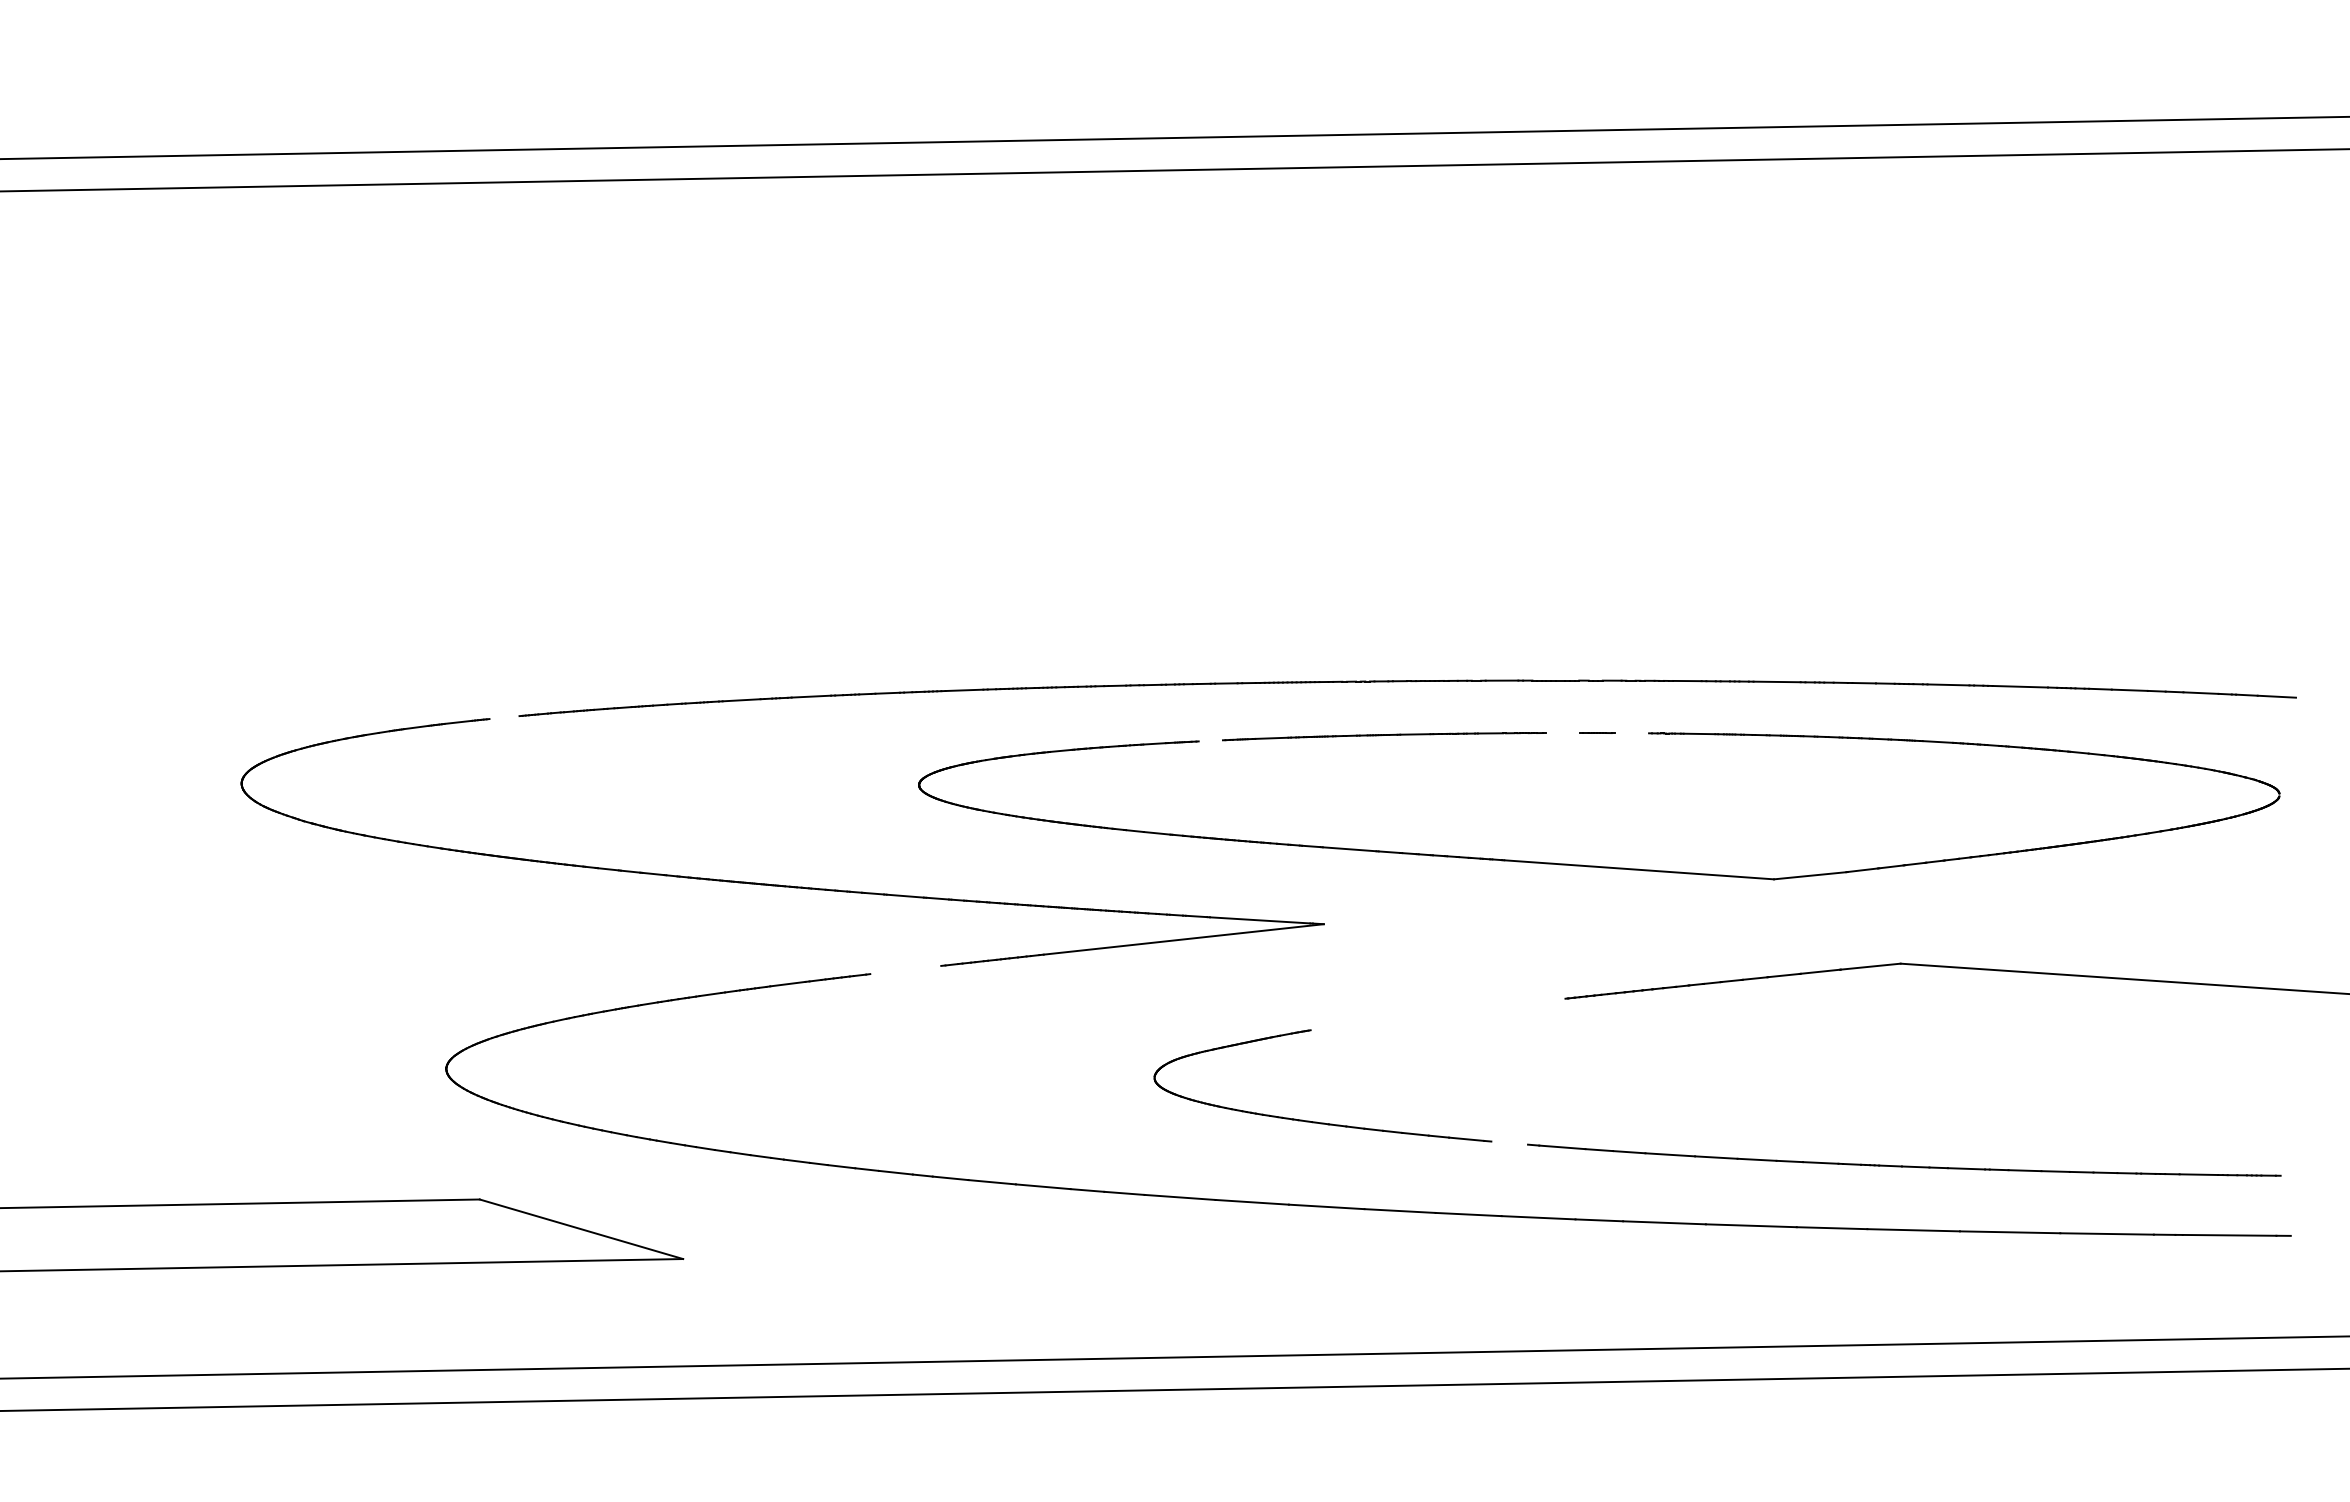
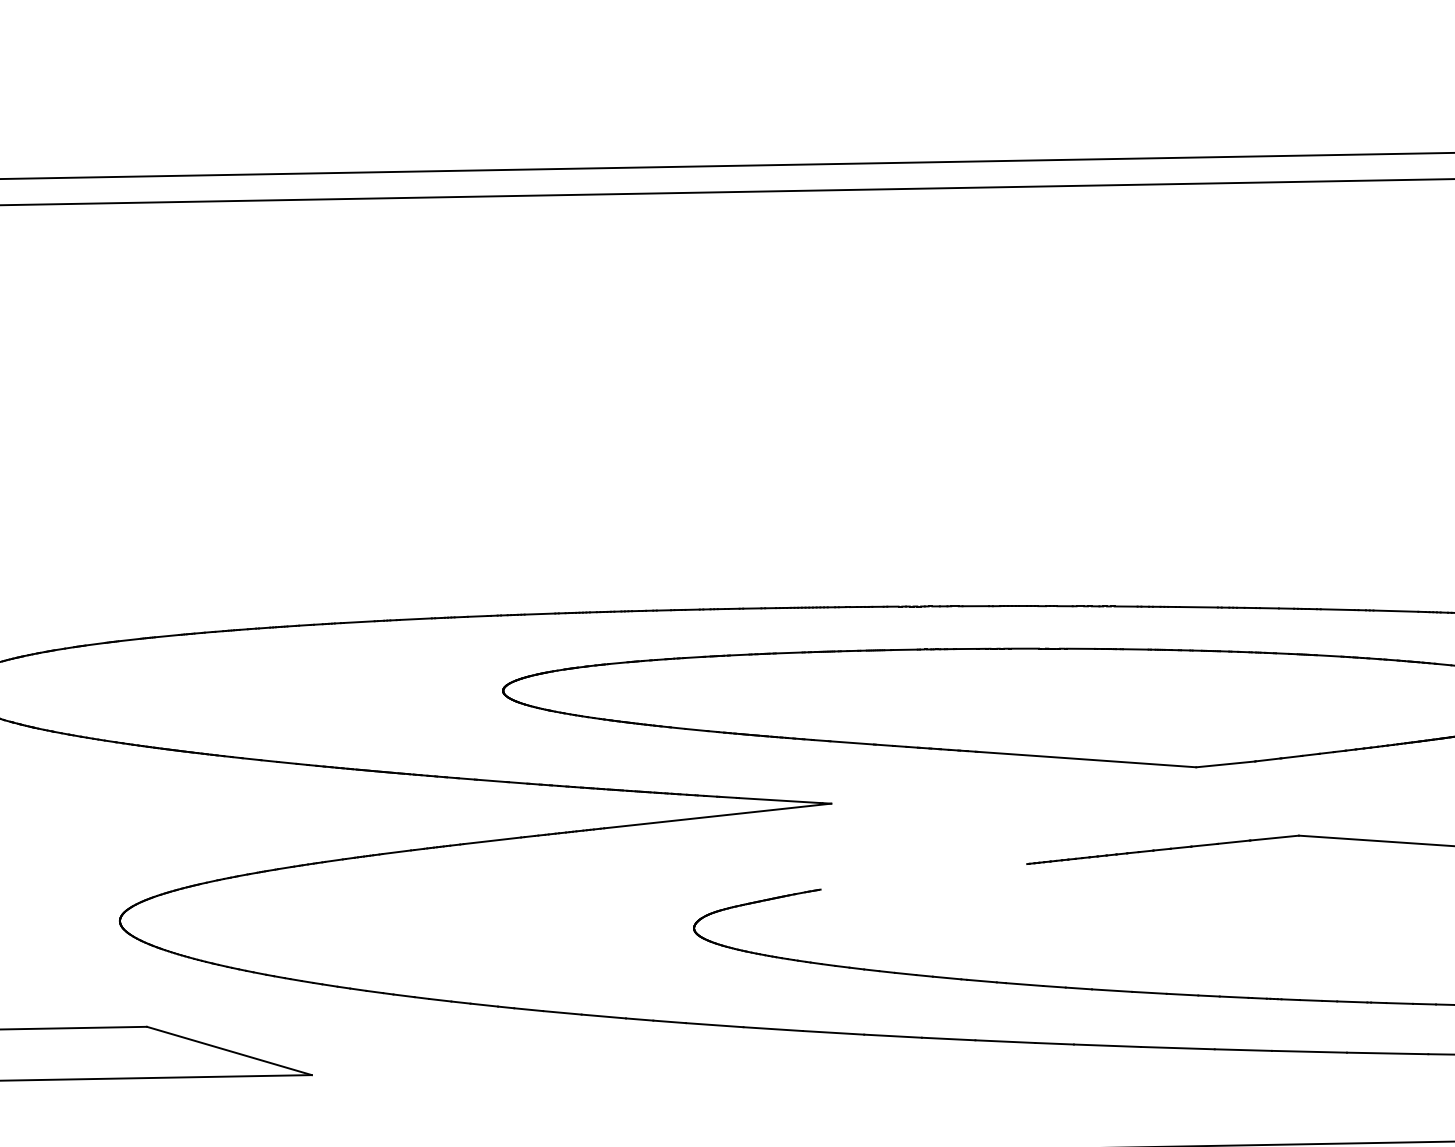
line: (504, 717) -> (167, 636), added
line: (1562, 733) -> (1024, 649), added
line: (1631, 733) -> (1080, 649), added
line: (1210, 740) -> (739, 654), added
line: (905, 969) -> (492, 840), added
line: (1509, 1142) -> (981, 980), added

